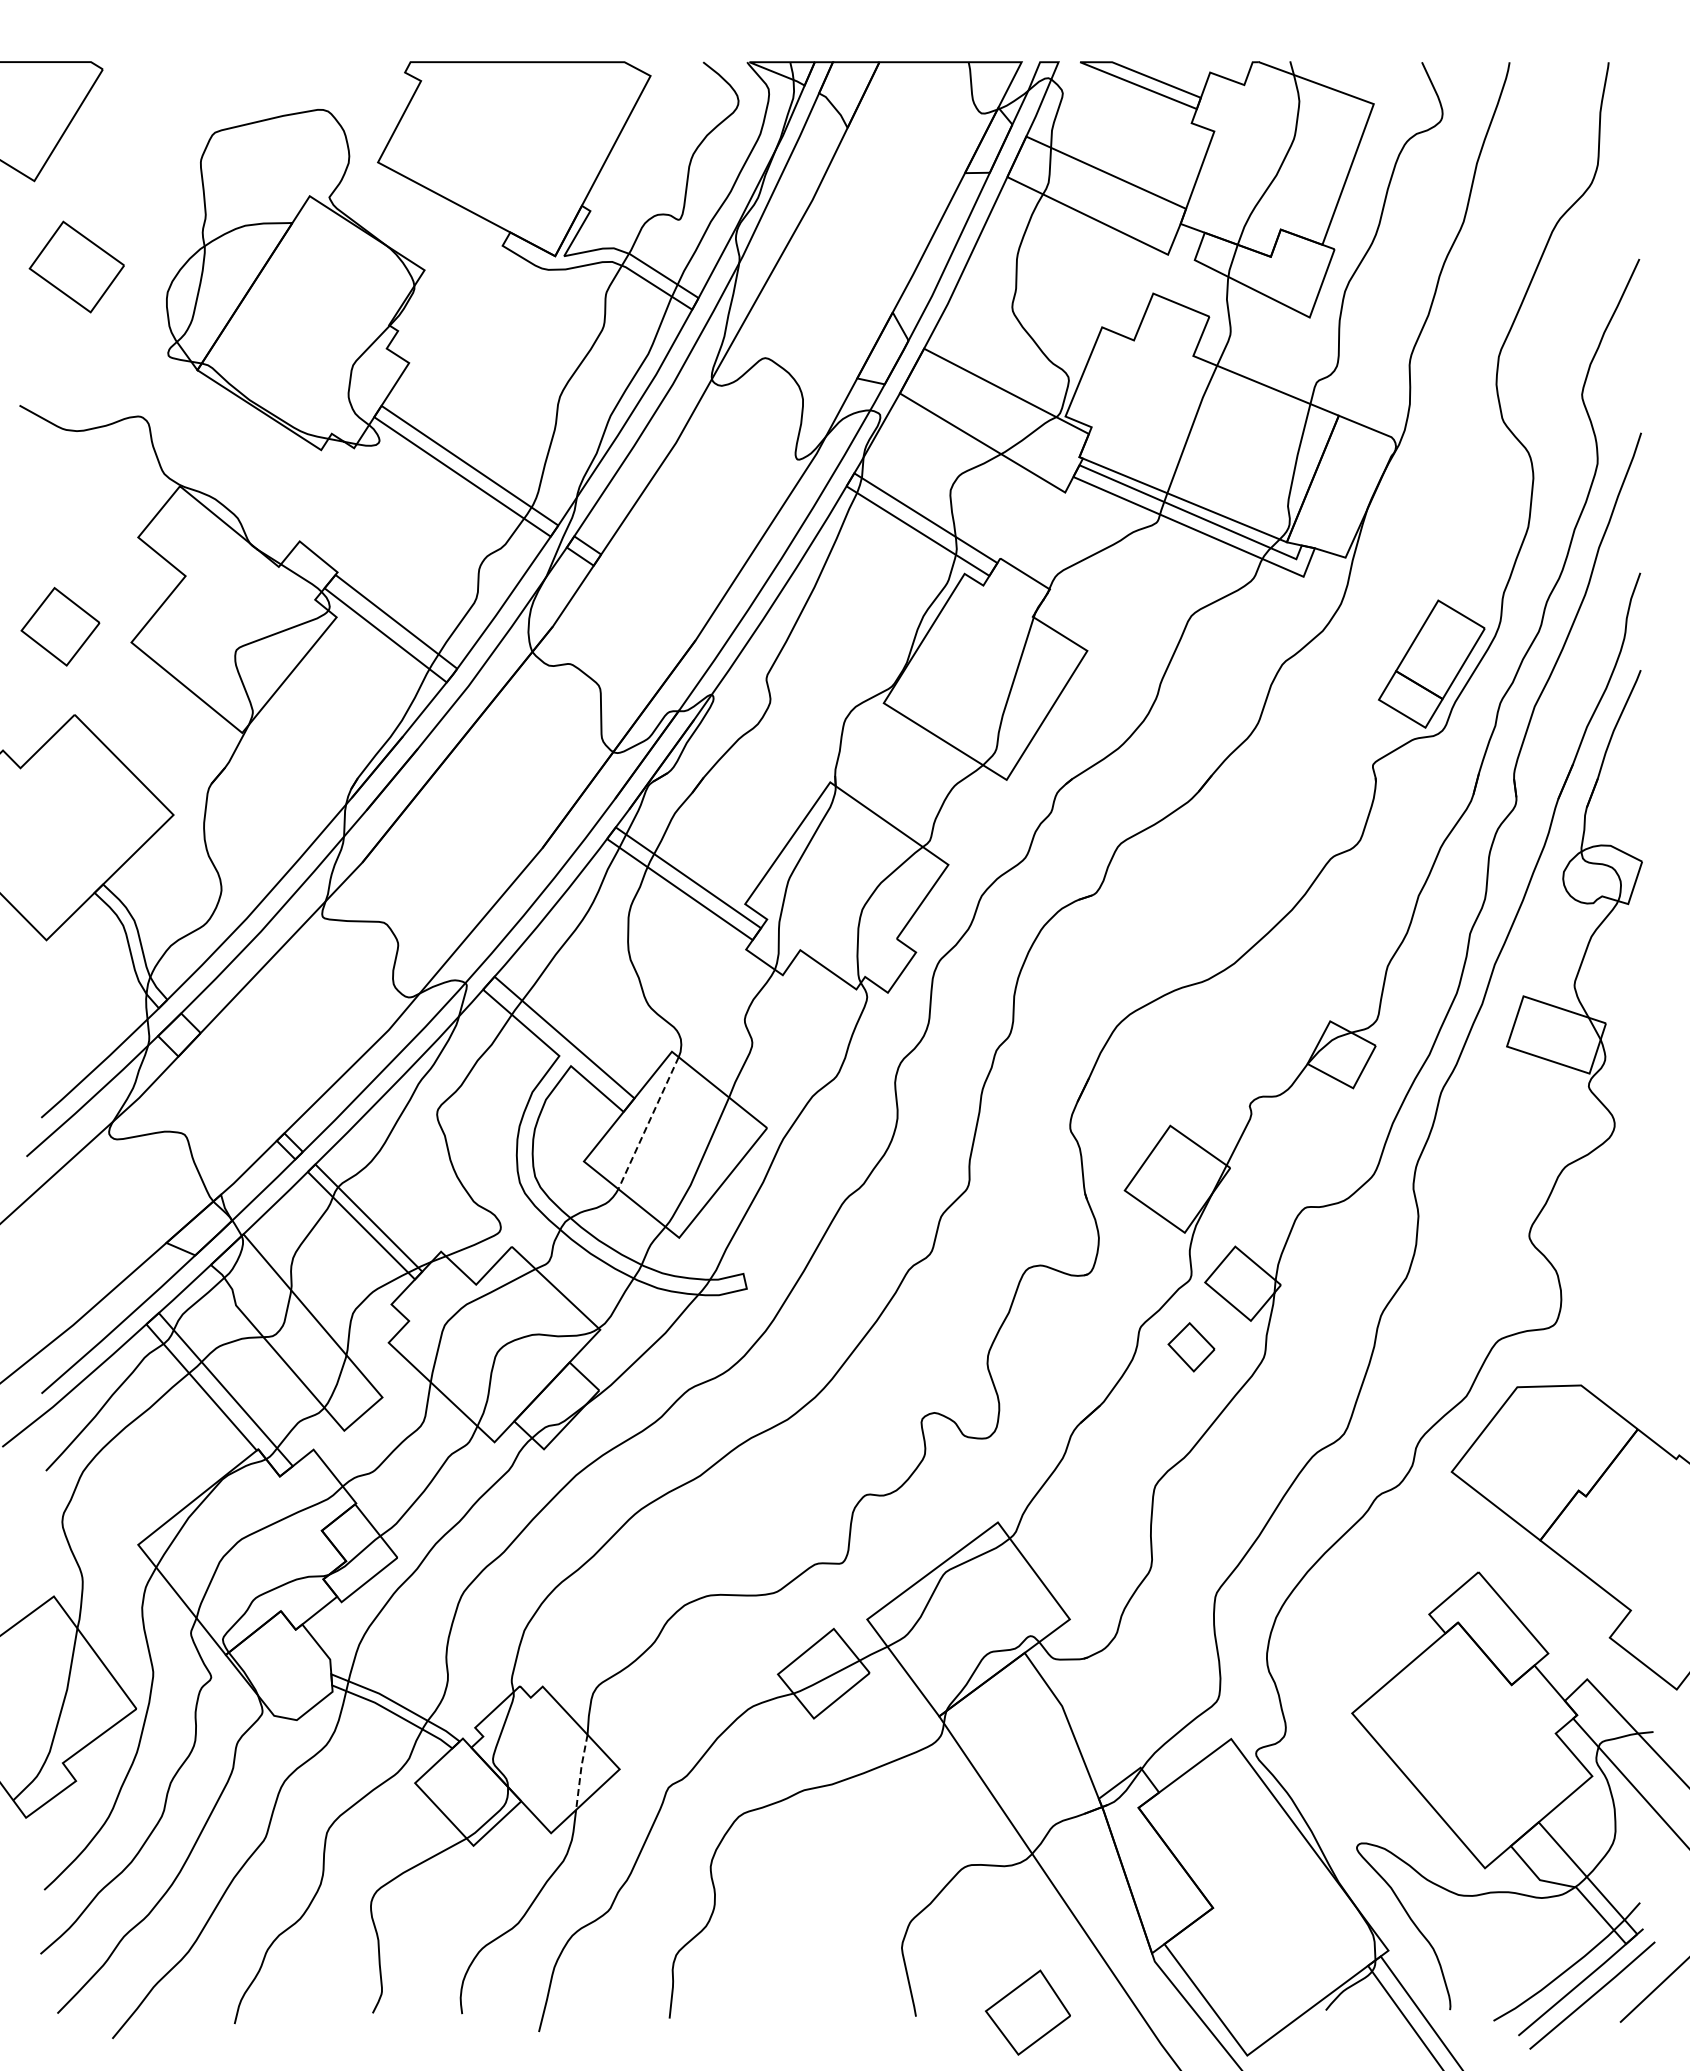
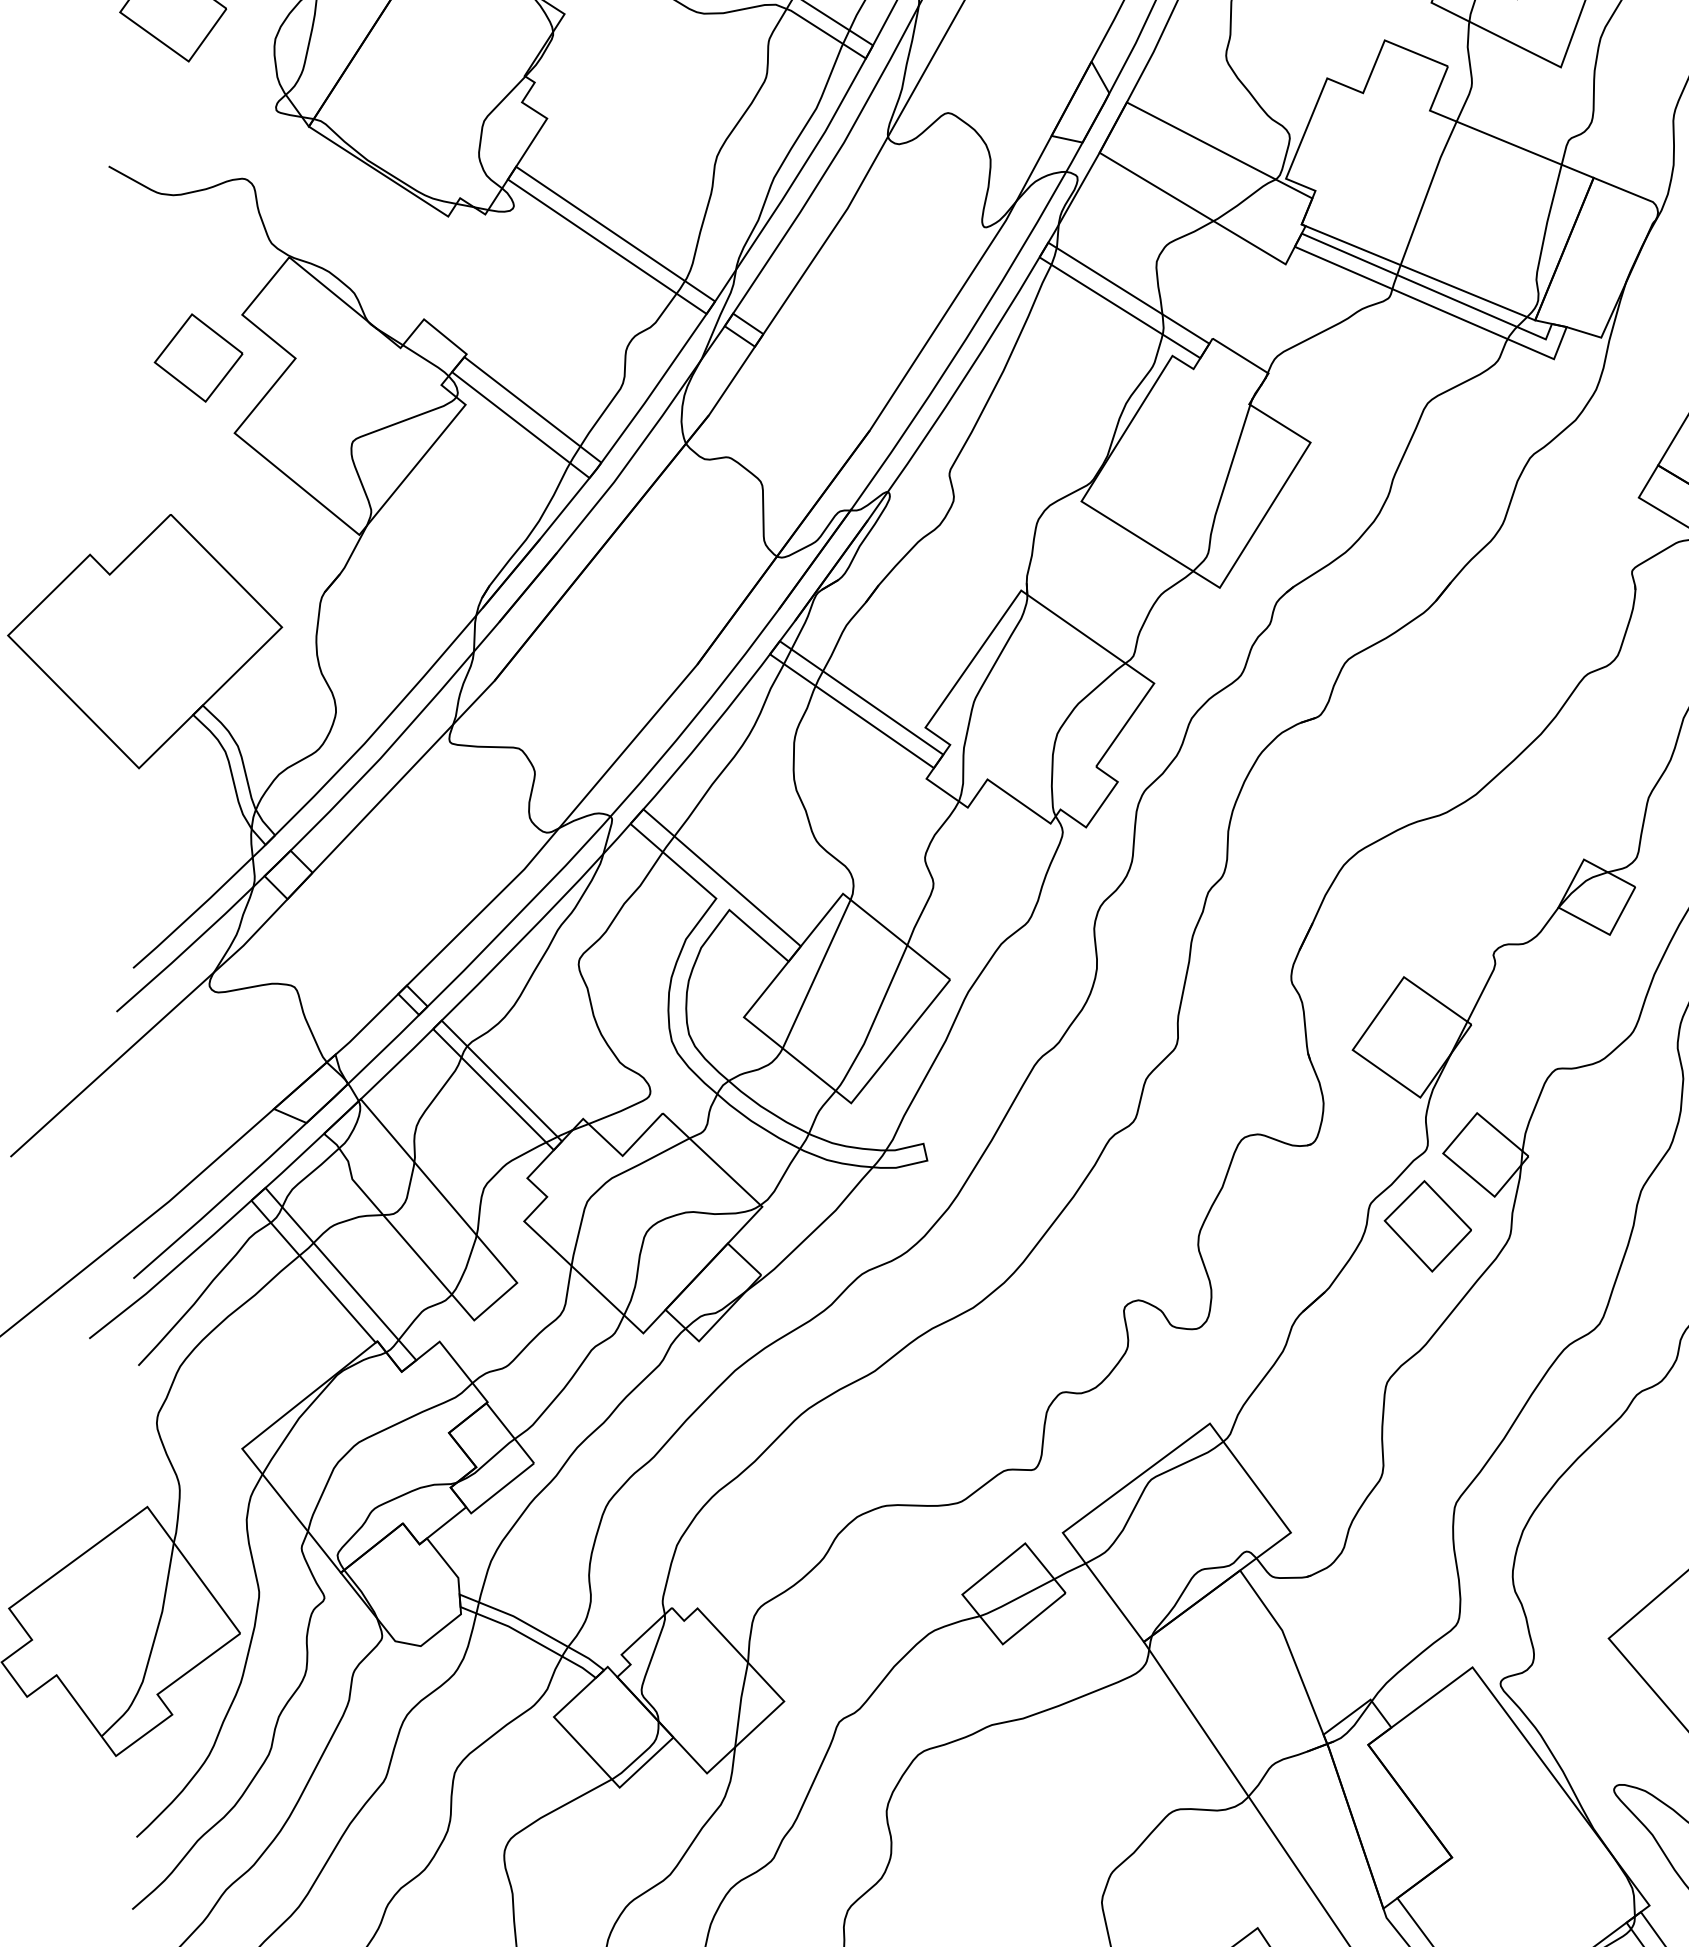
part: (60, 626) -> (198, 357), moved
line: (648, 1123) -> (816, 974), dashed -> solid
part: (1191, 1347) -> (1427, 1226), size x1.67
line: (580, 1771) -> (740, 1703), dashed -> solid

